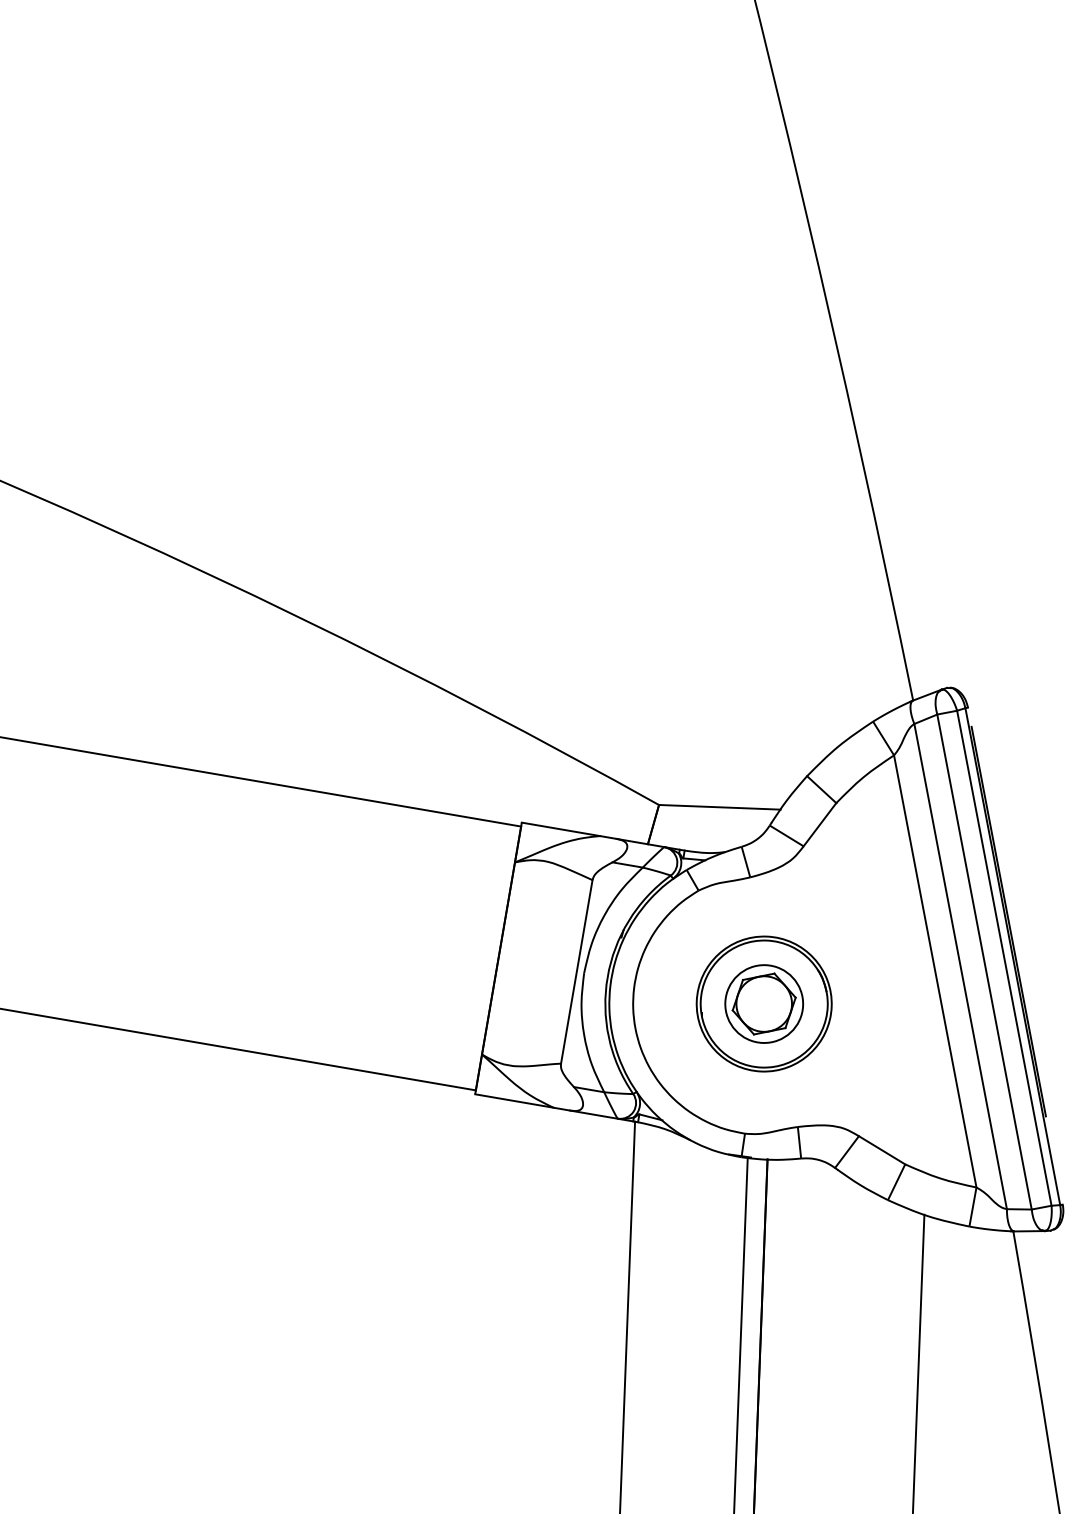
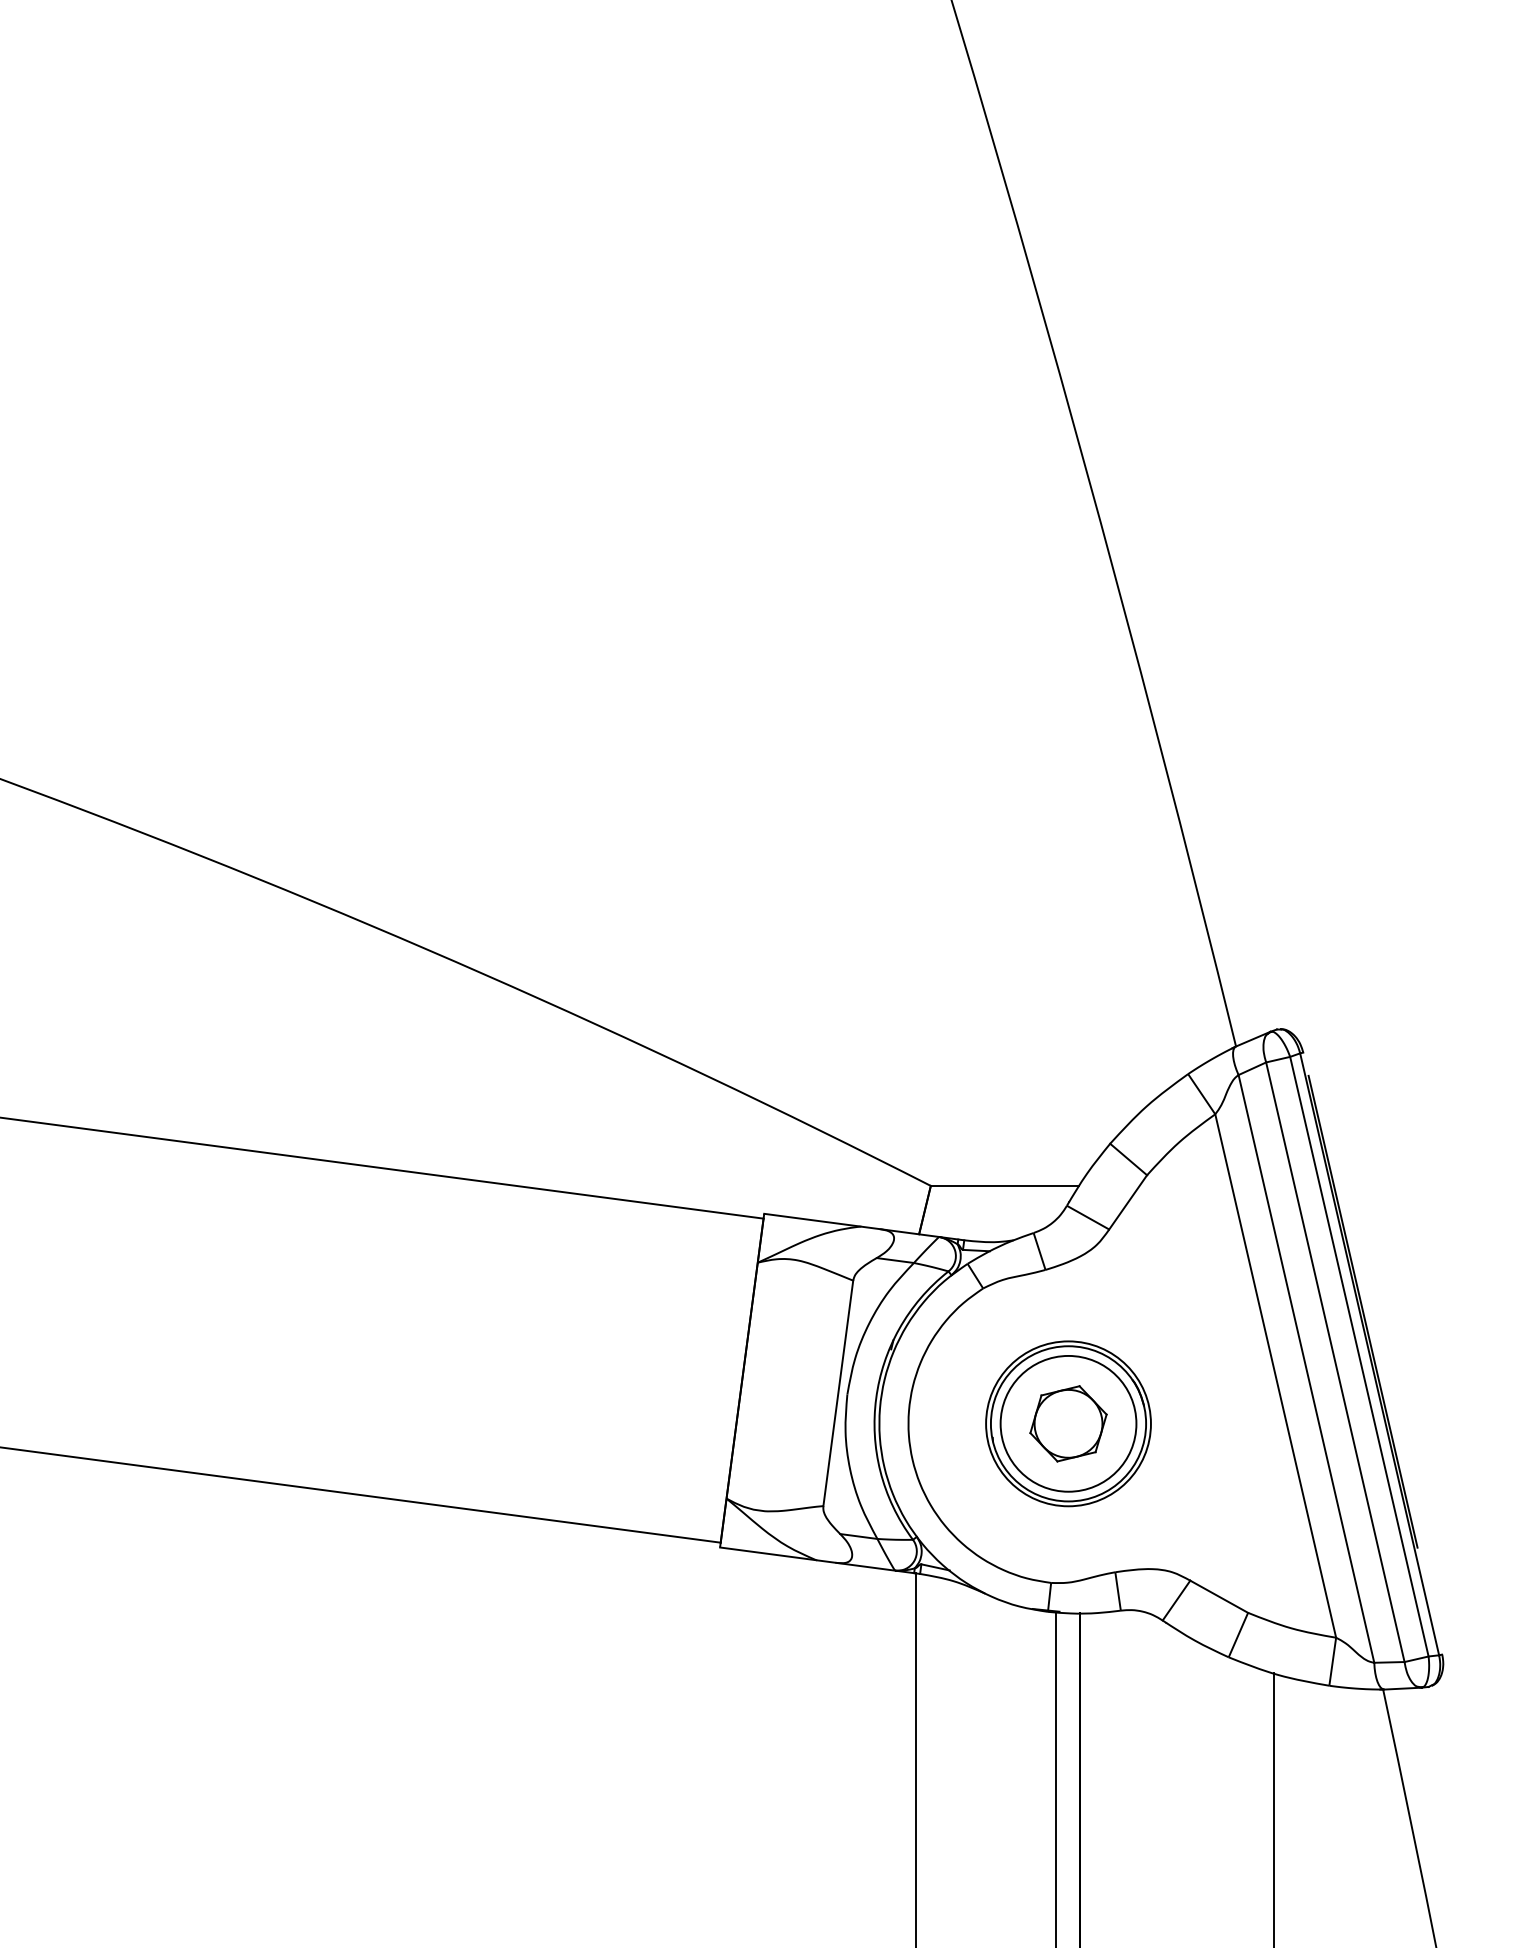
circle: (764, 1003) -> (1068, 1423), size x1.43

